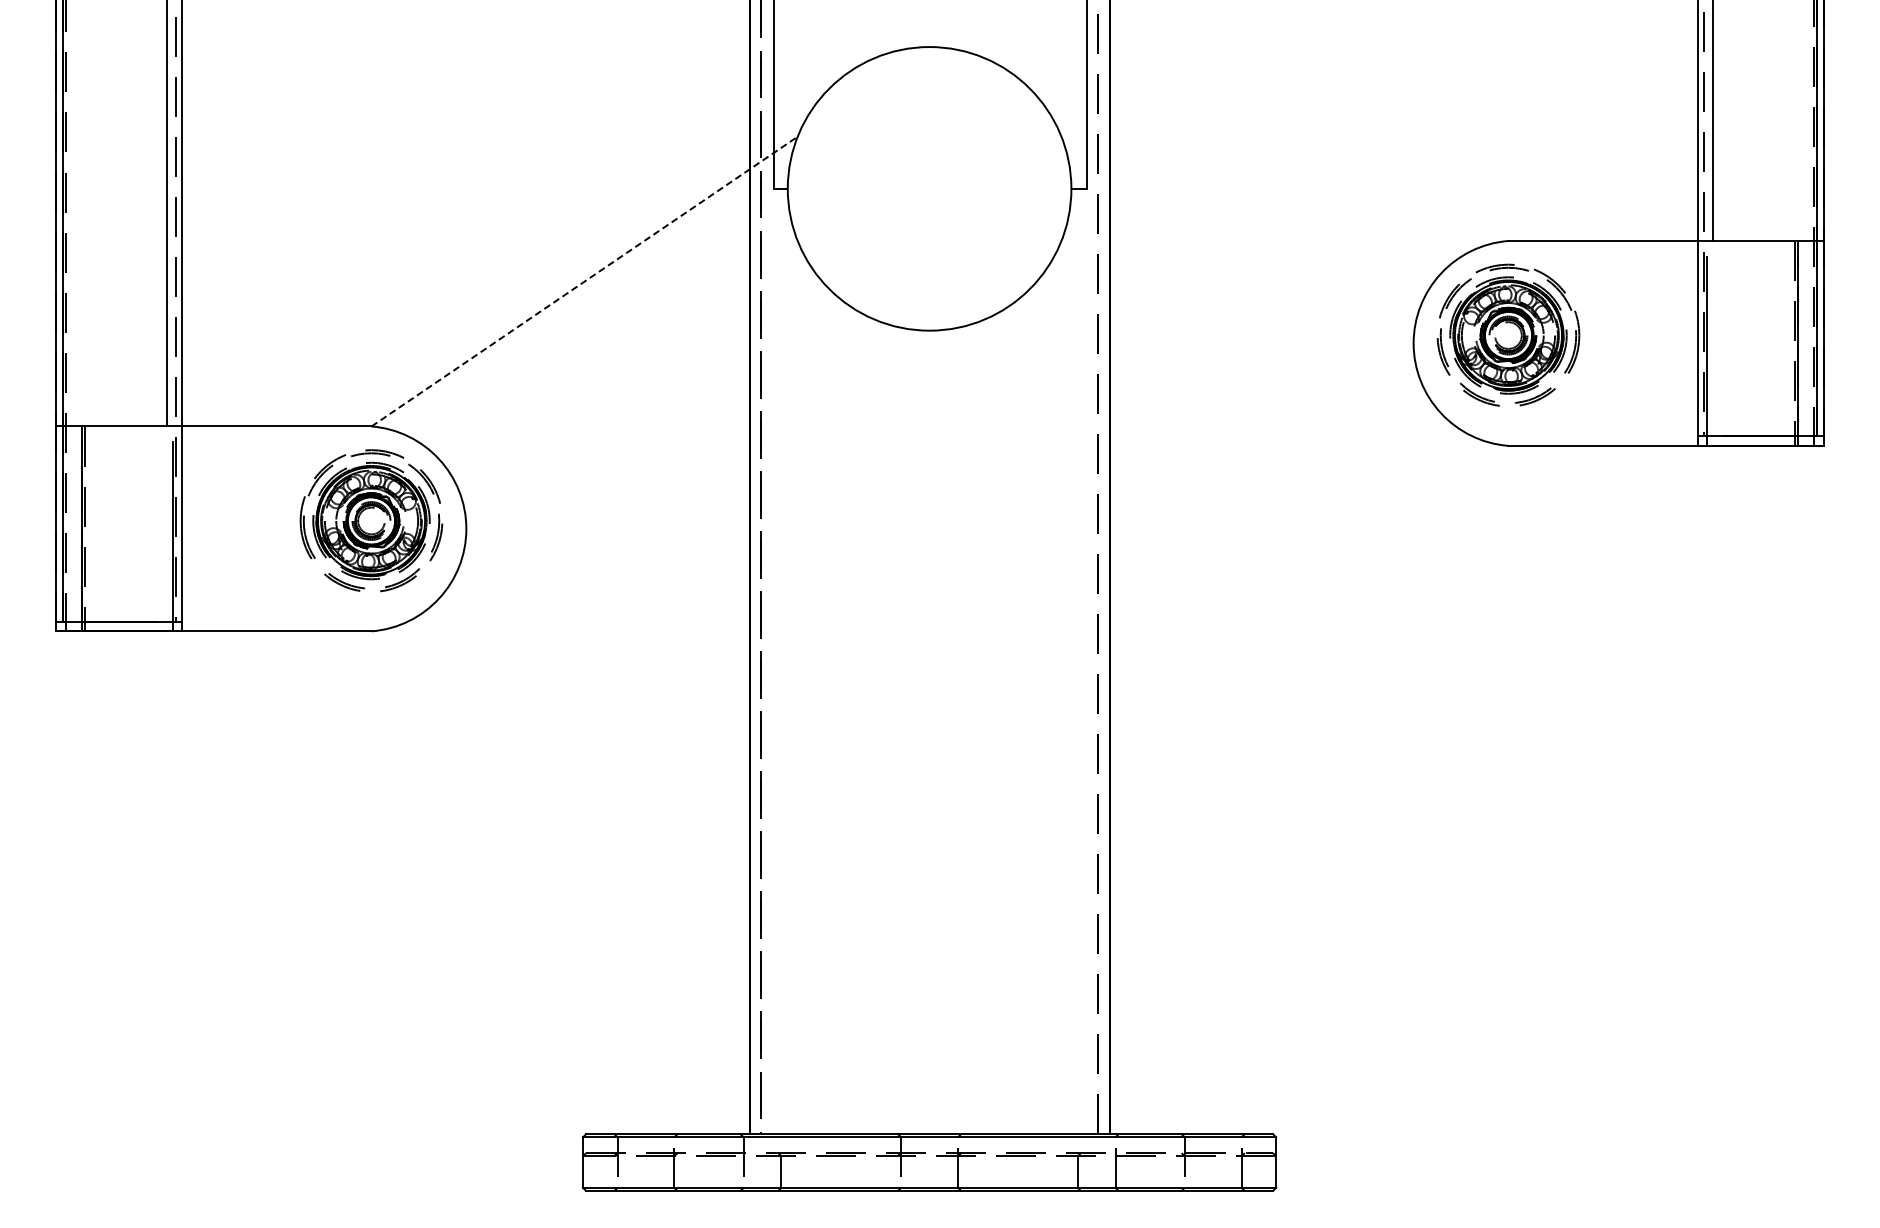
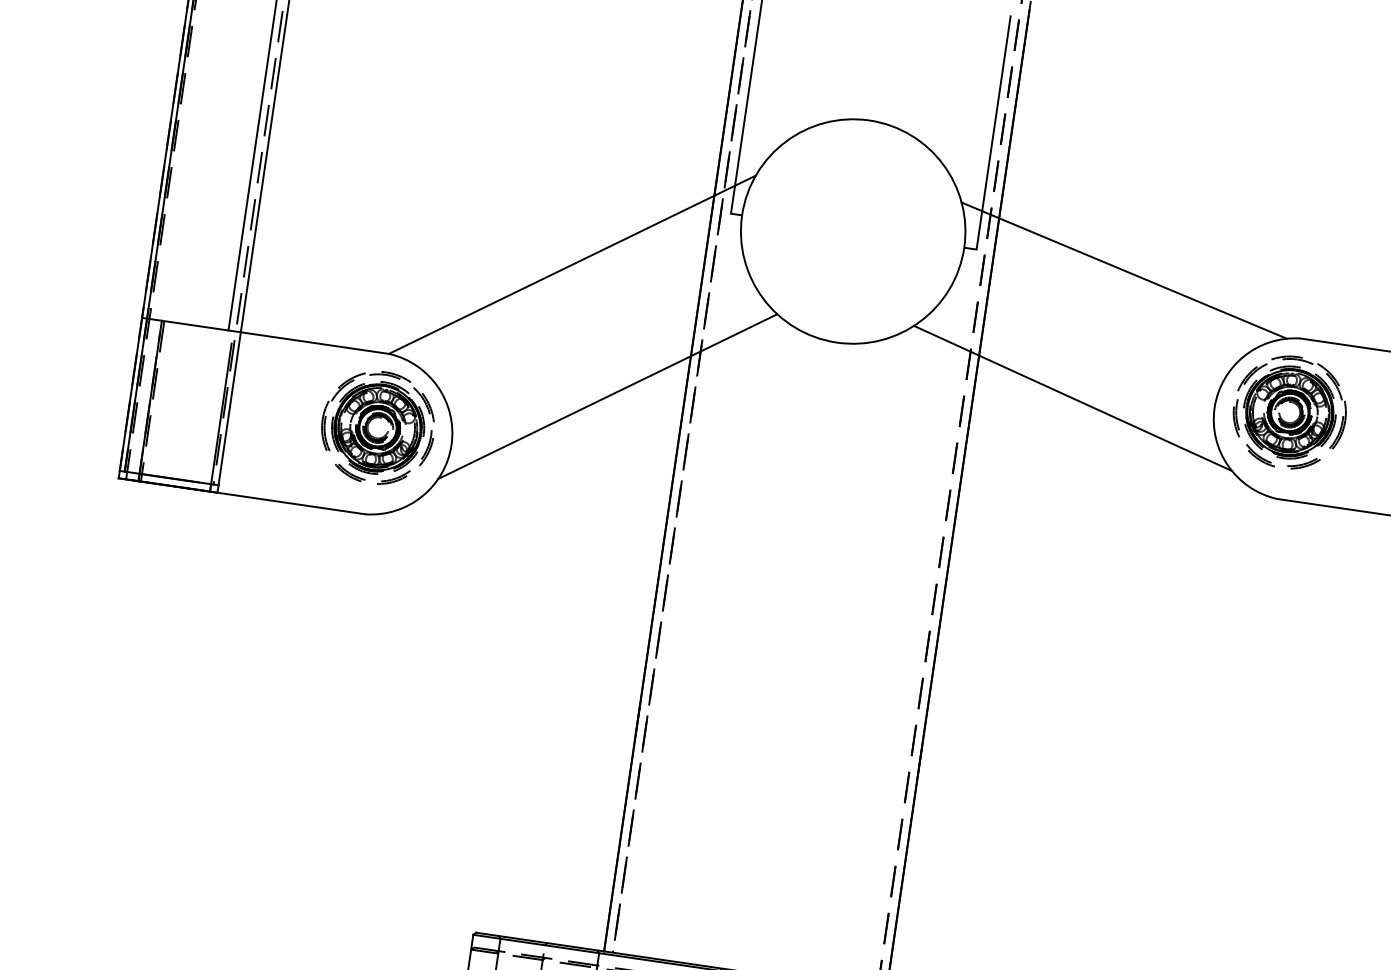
line: (1275, 187) -> (1124, 269), added
line: (584, 281) -> (572, 264), dashed -> solid
line: (1234, 357) -> (1072, 398), added
line: (652, 439) -> (607, 396), added

